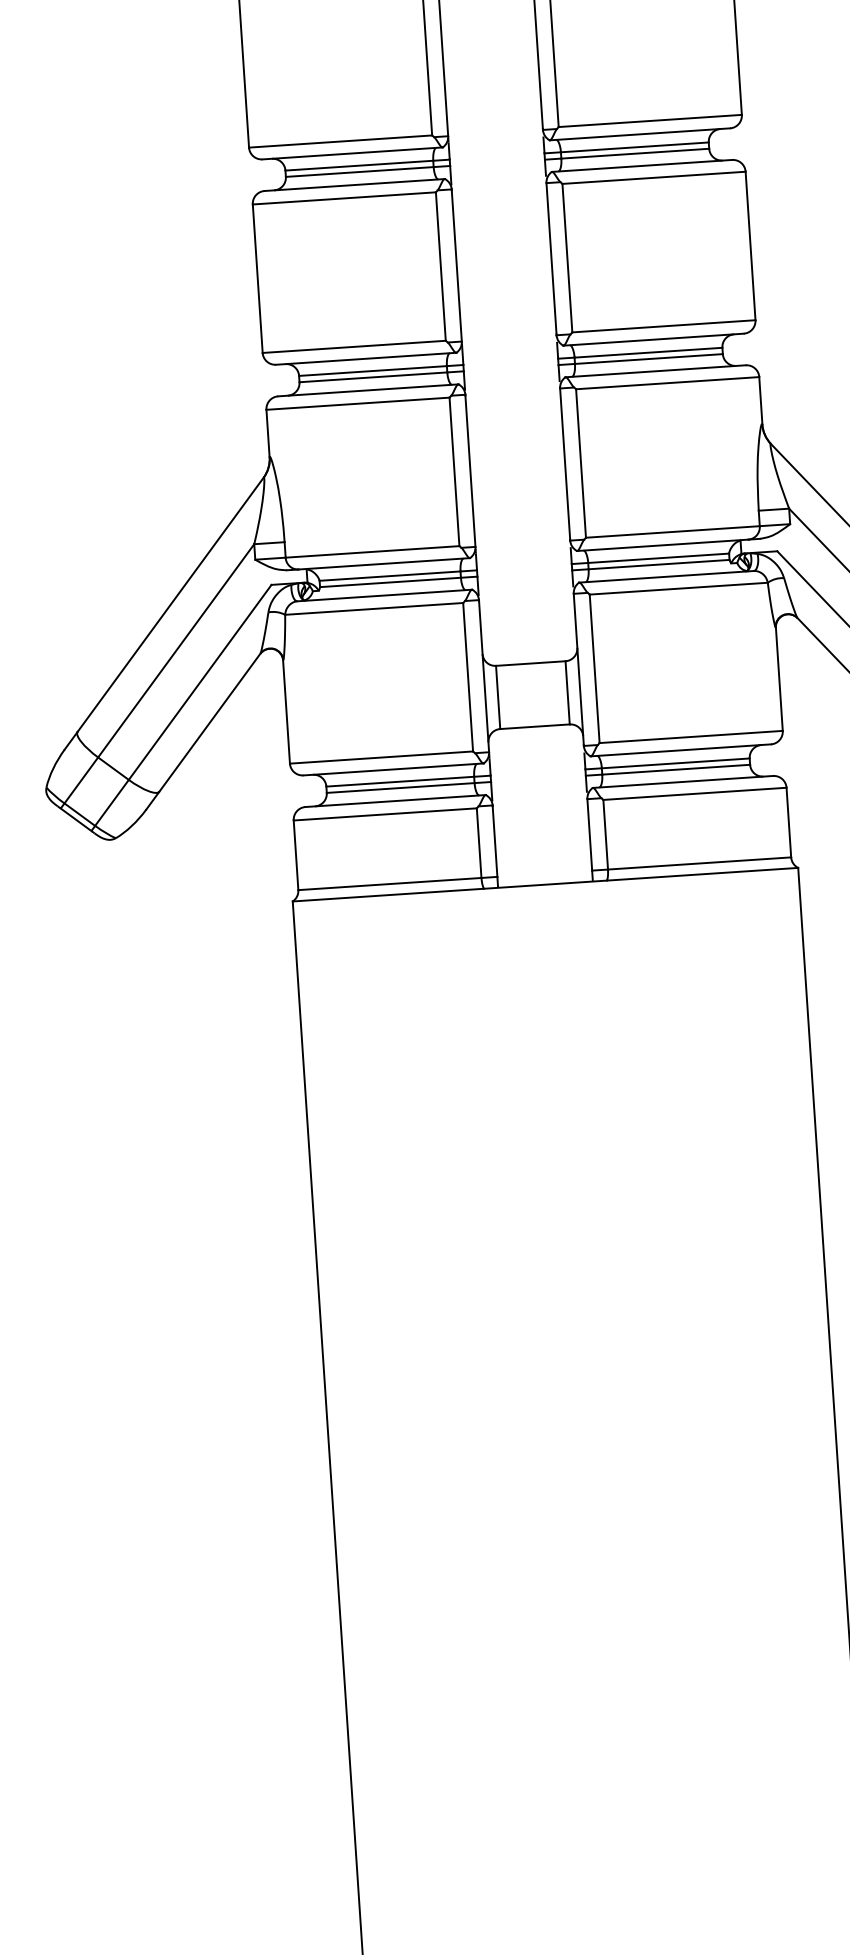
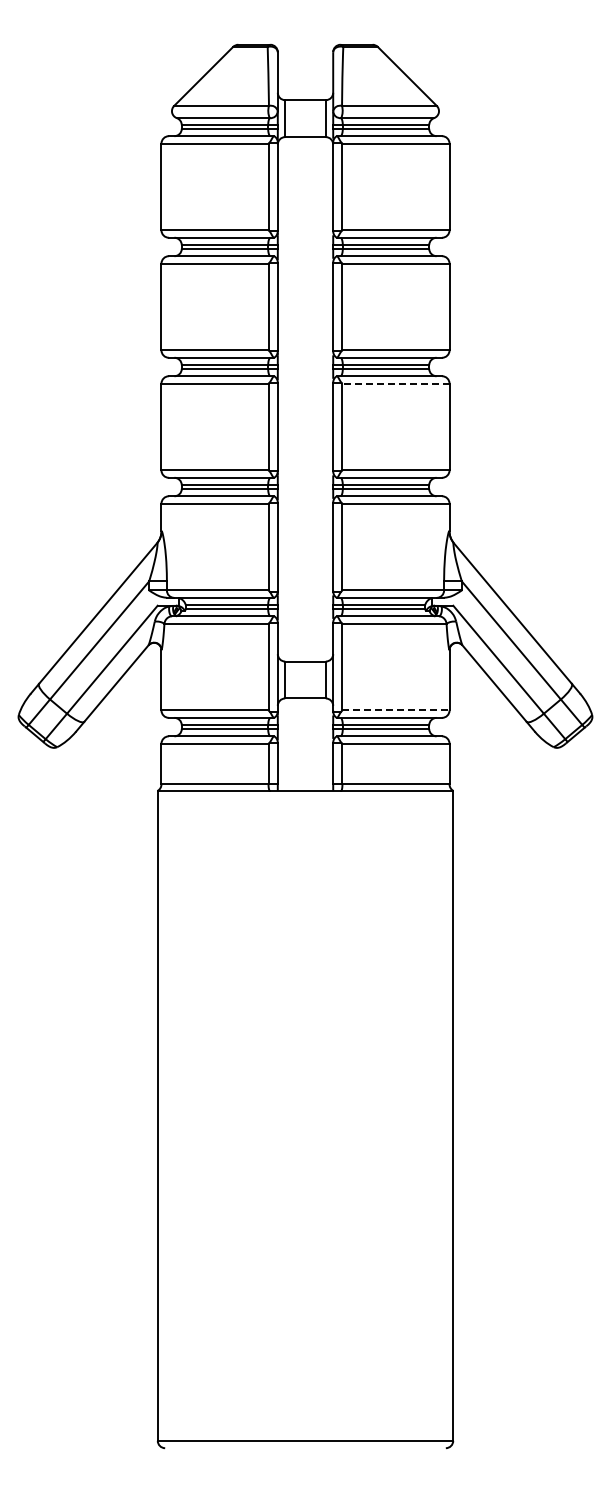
line: (654, 177) -> (396, 383), solid -> dashed
line: (692, 736) -> (396, 710), solid -> dashed

